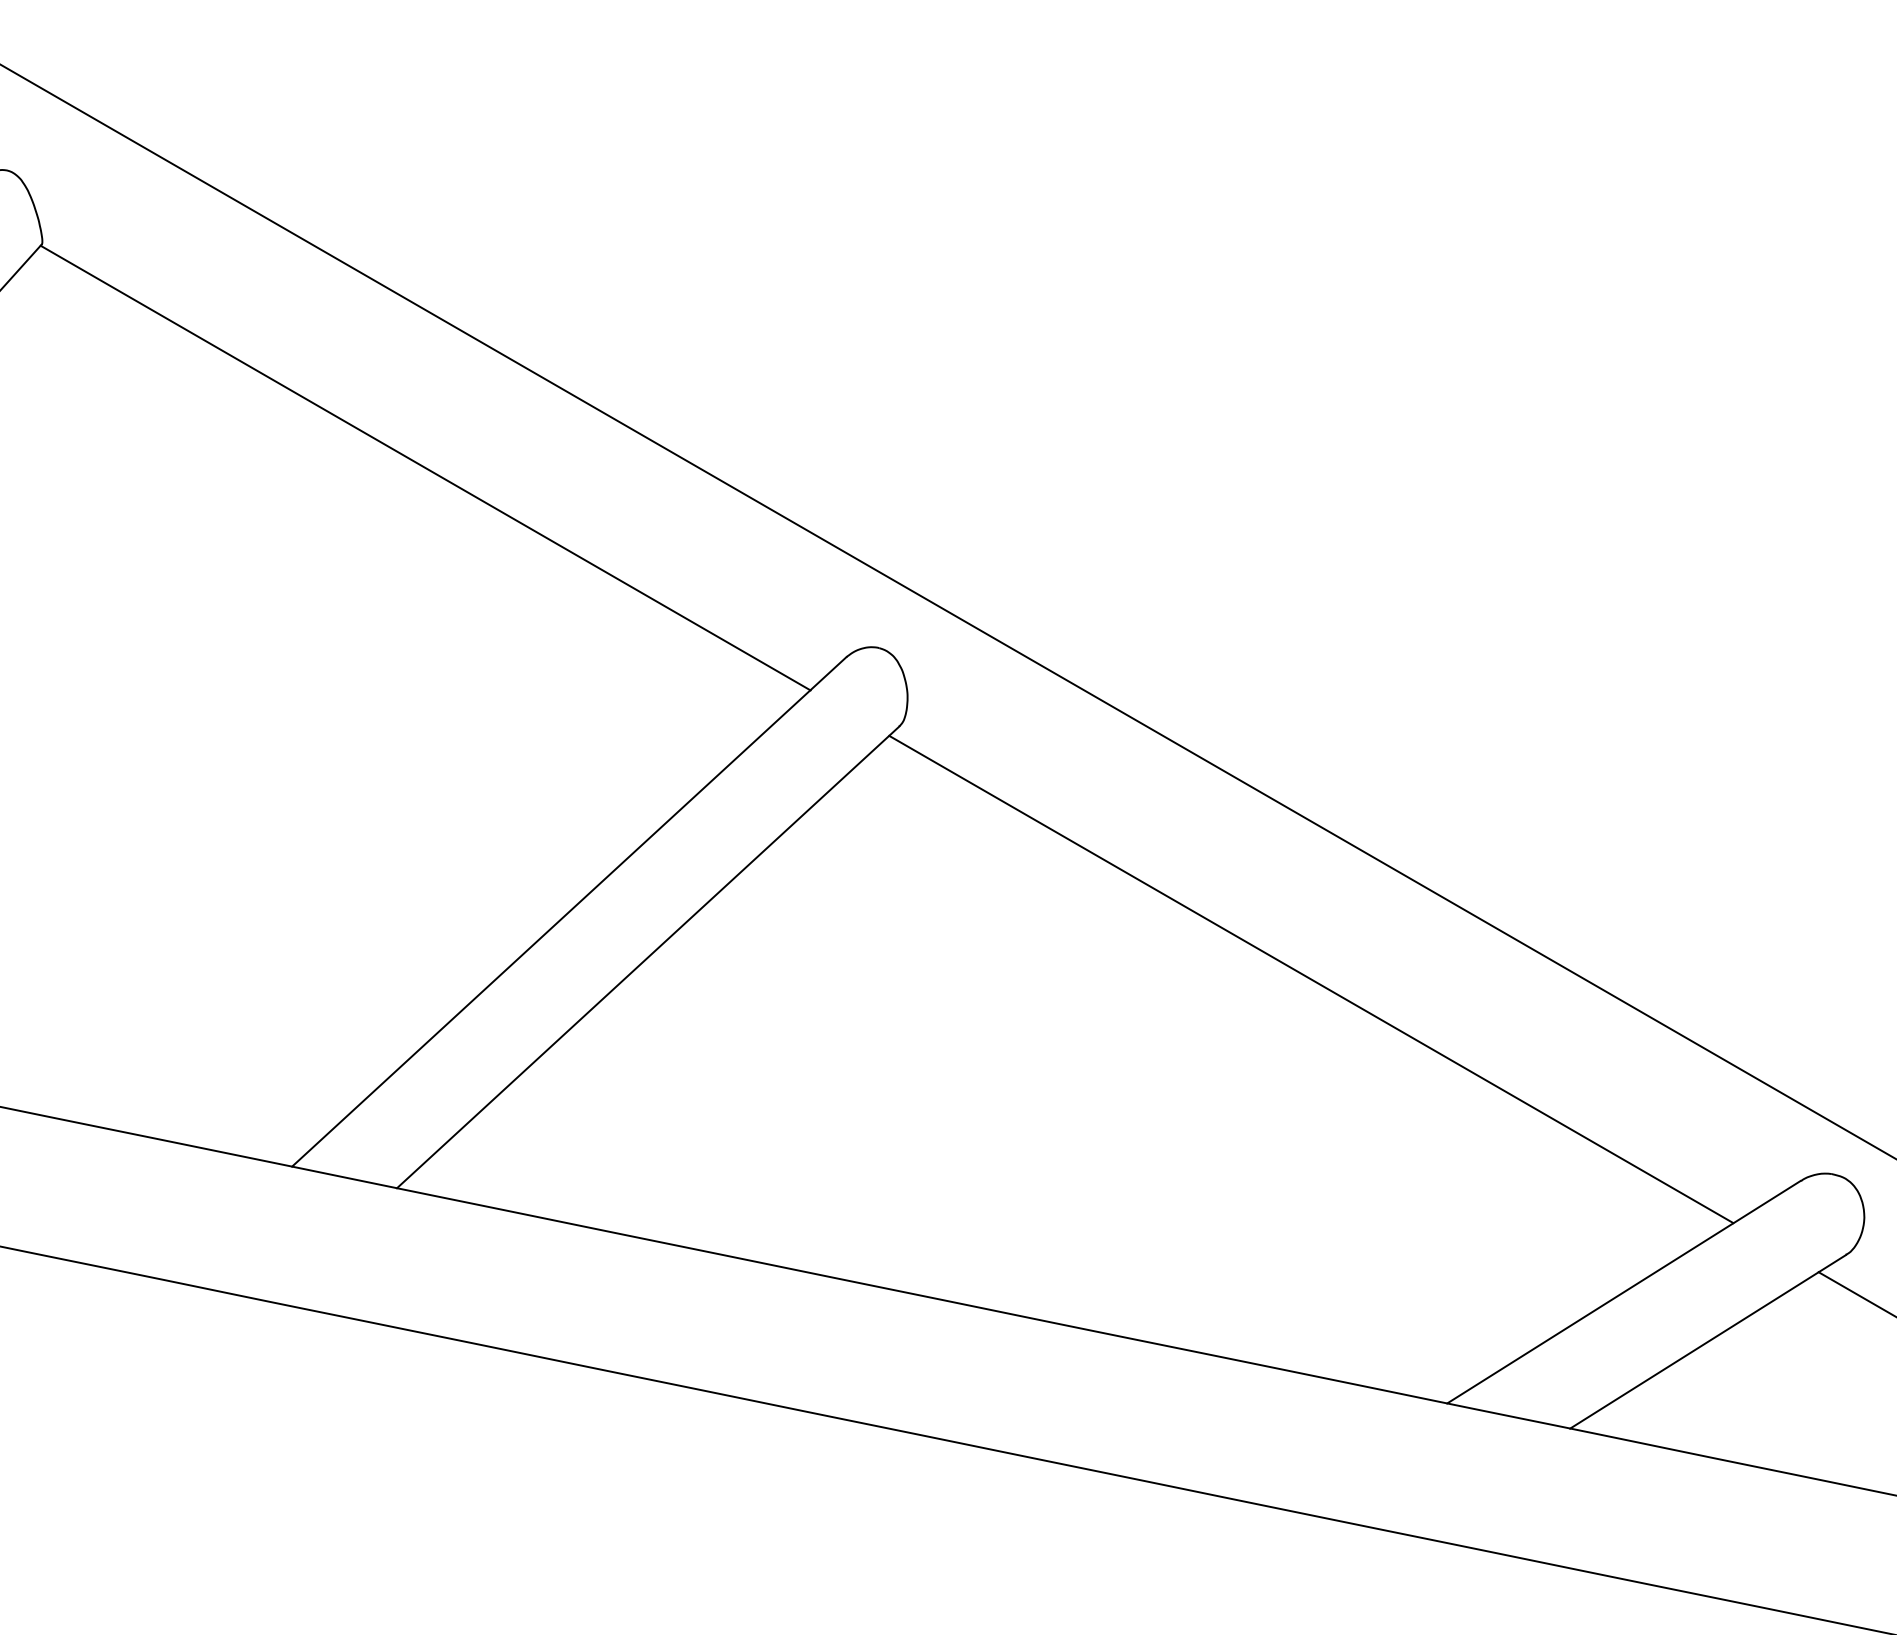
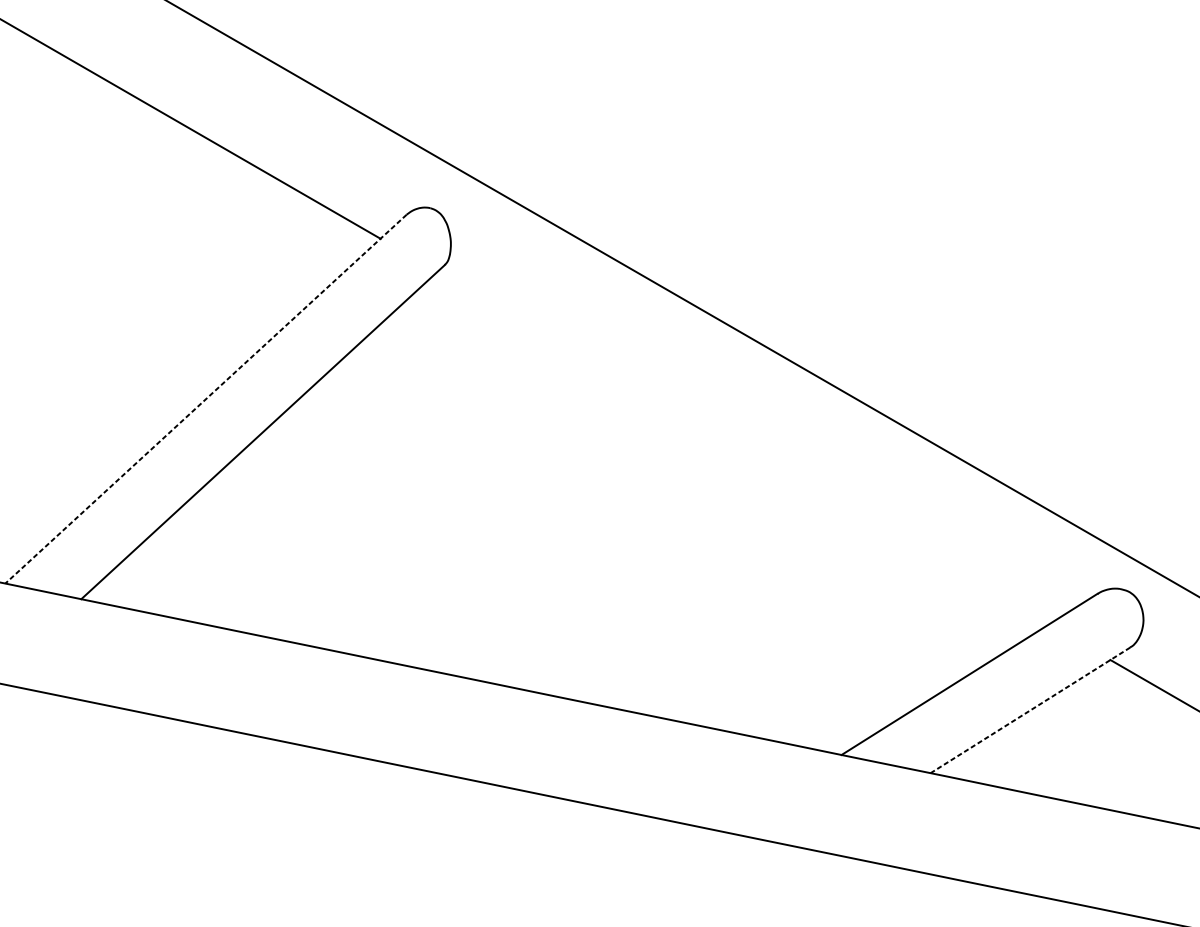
line: (568, 912) -> (205, 399), solid -> dashed
line: (1311, 979) -> (743, 448), removed
line: (1708, 1341) -> (1030, 710), solid -> dashed

